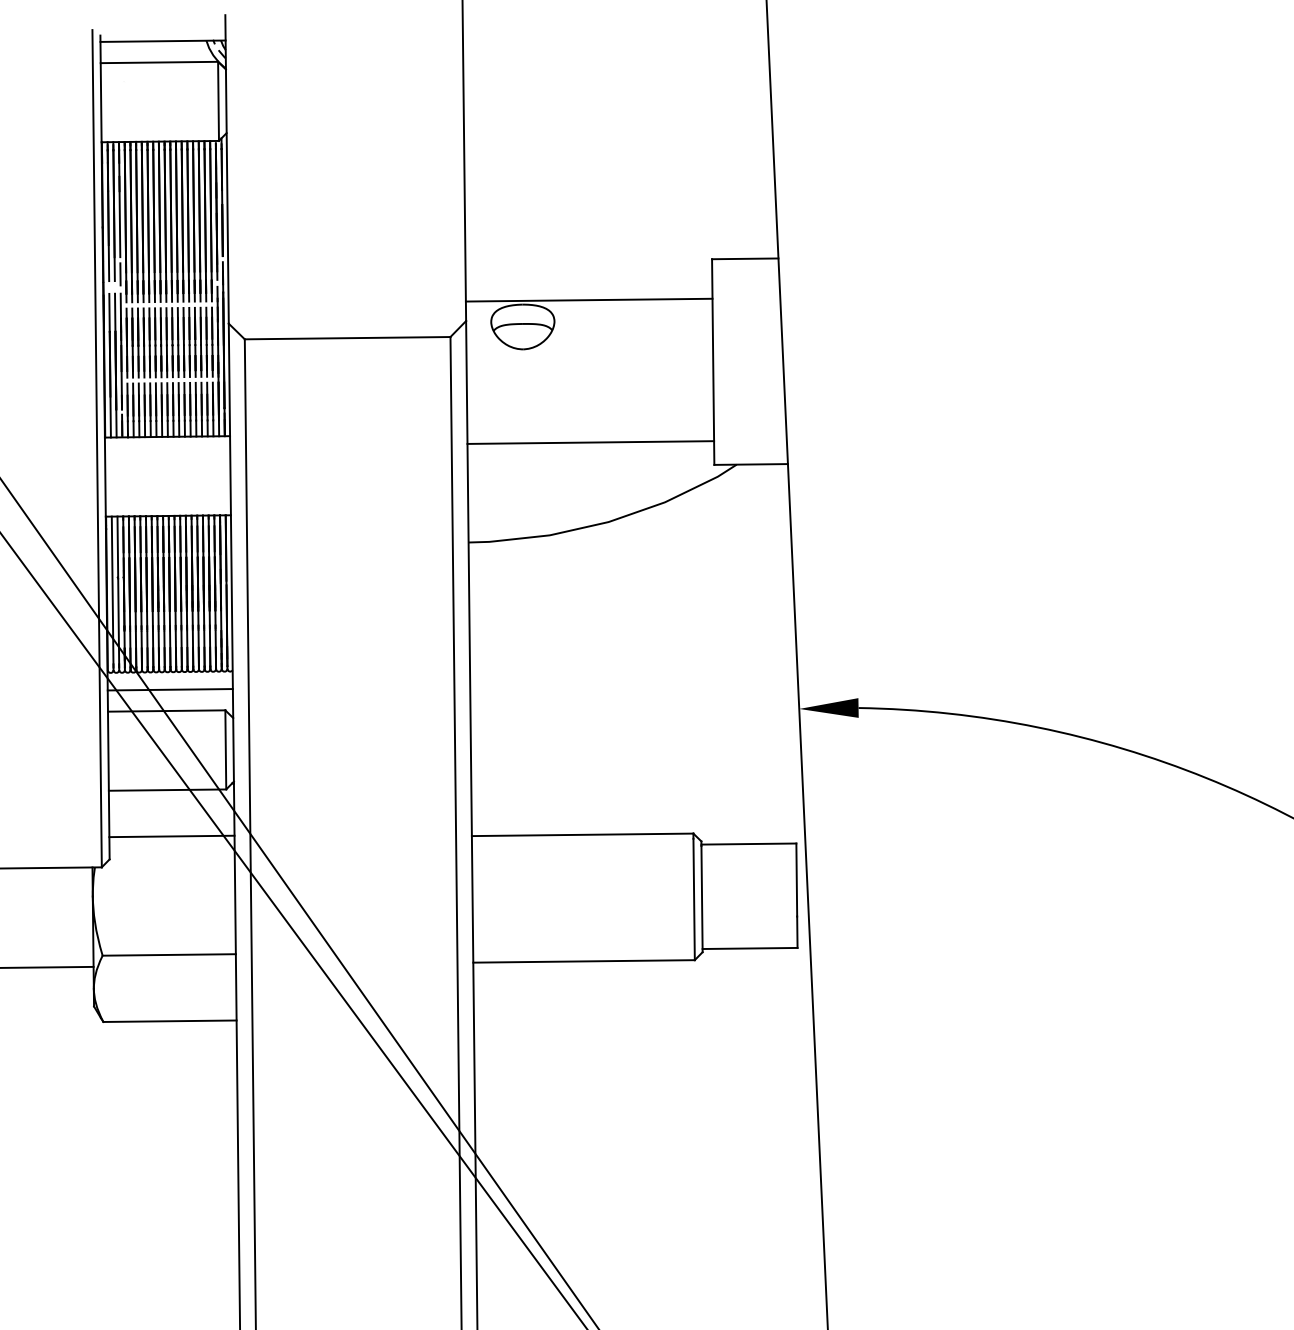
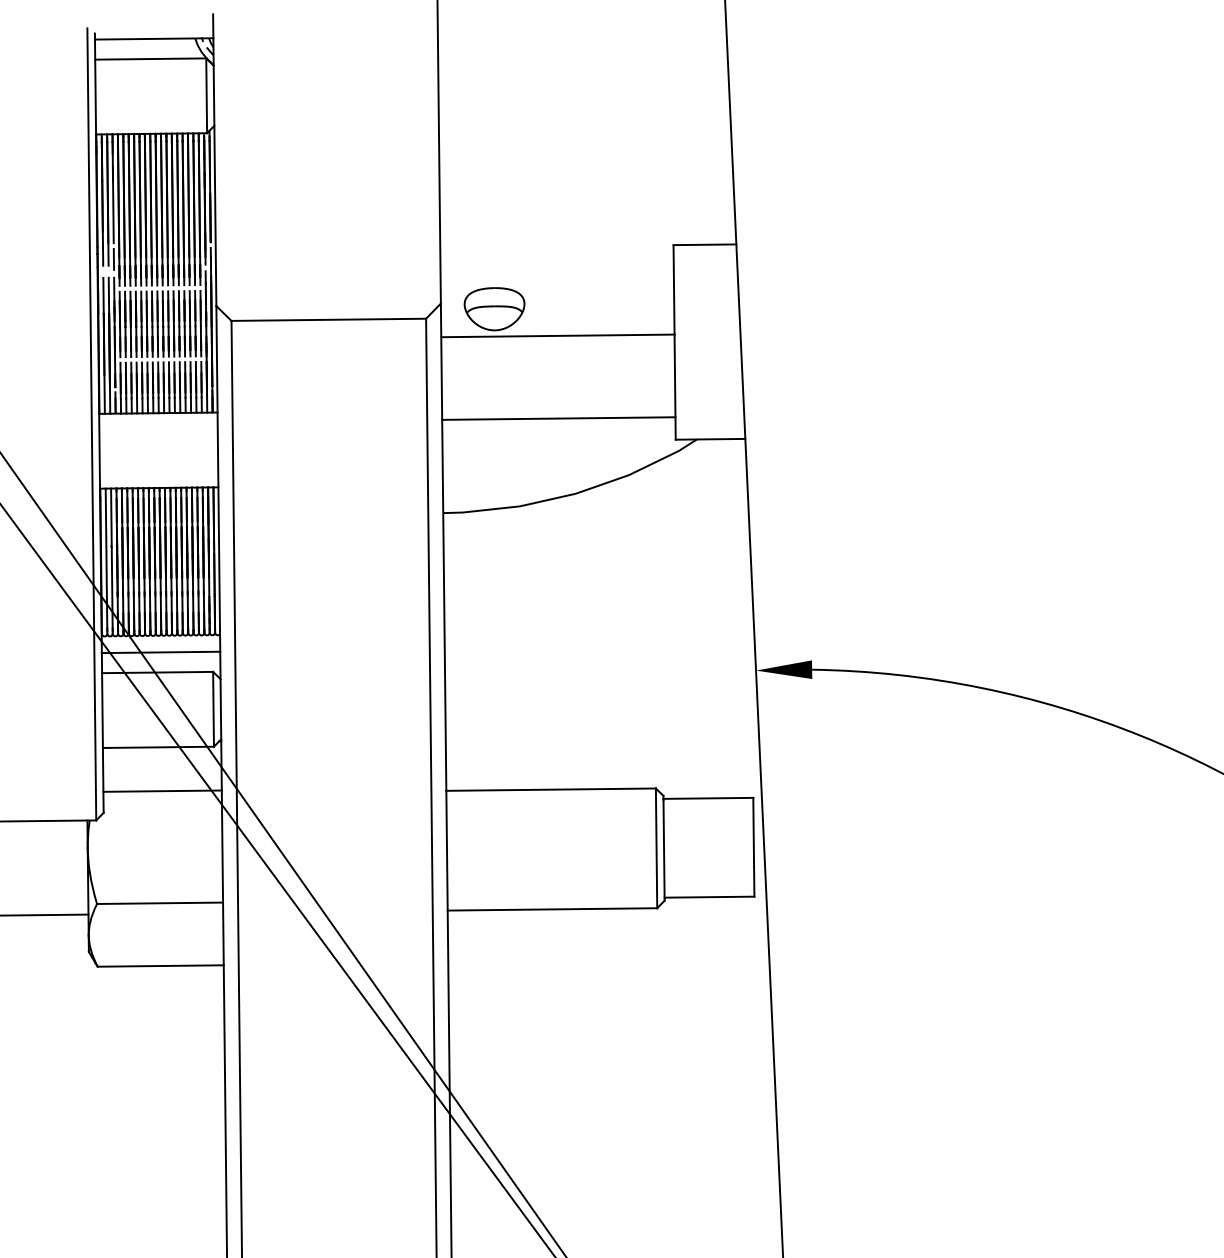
line: (588, 299) -> (557, 335), moved

